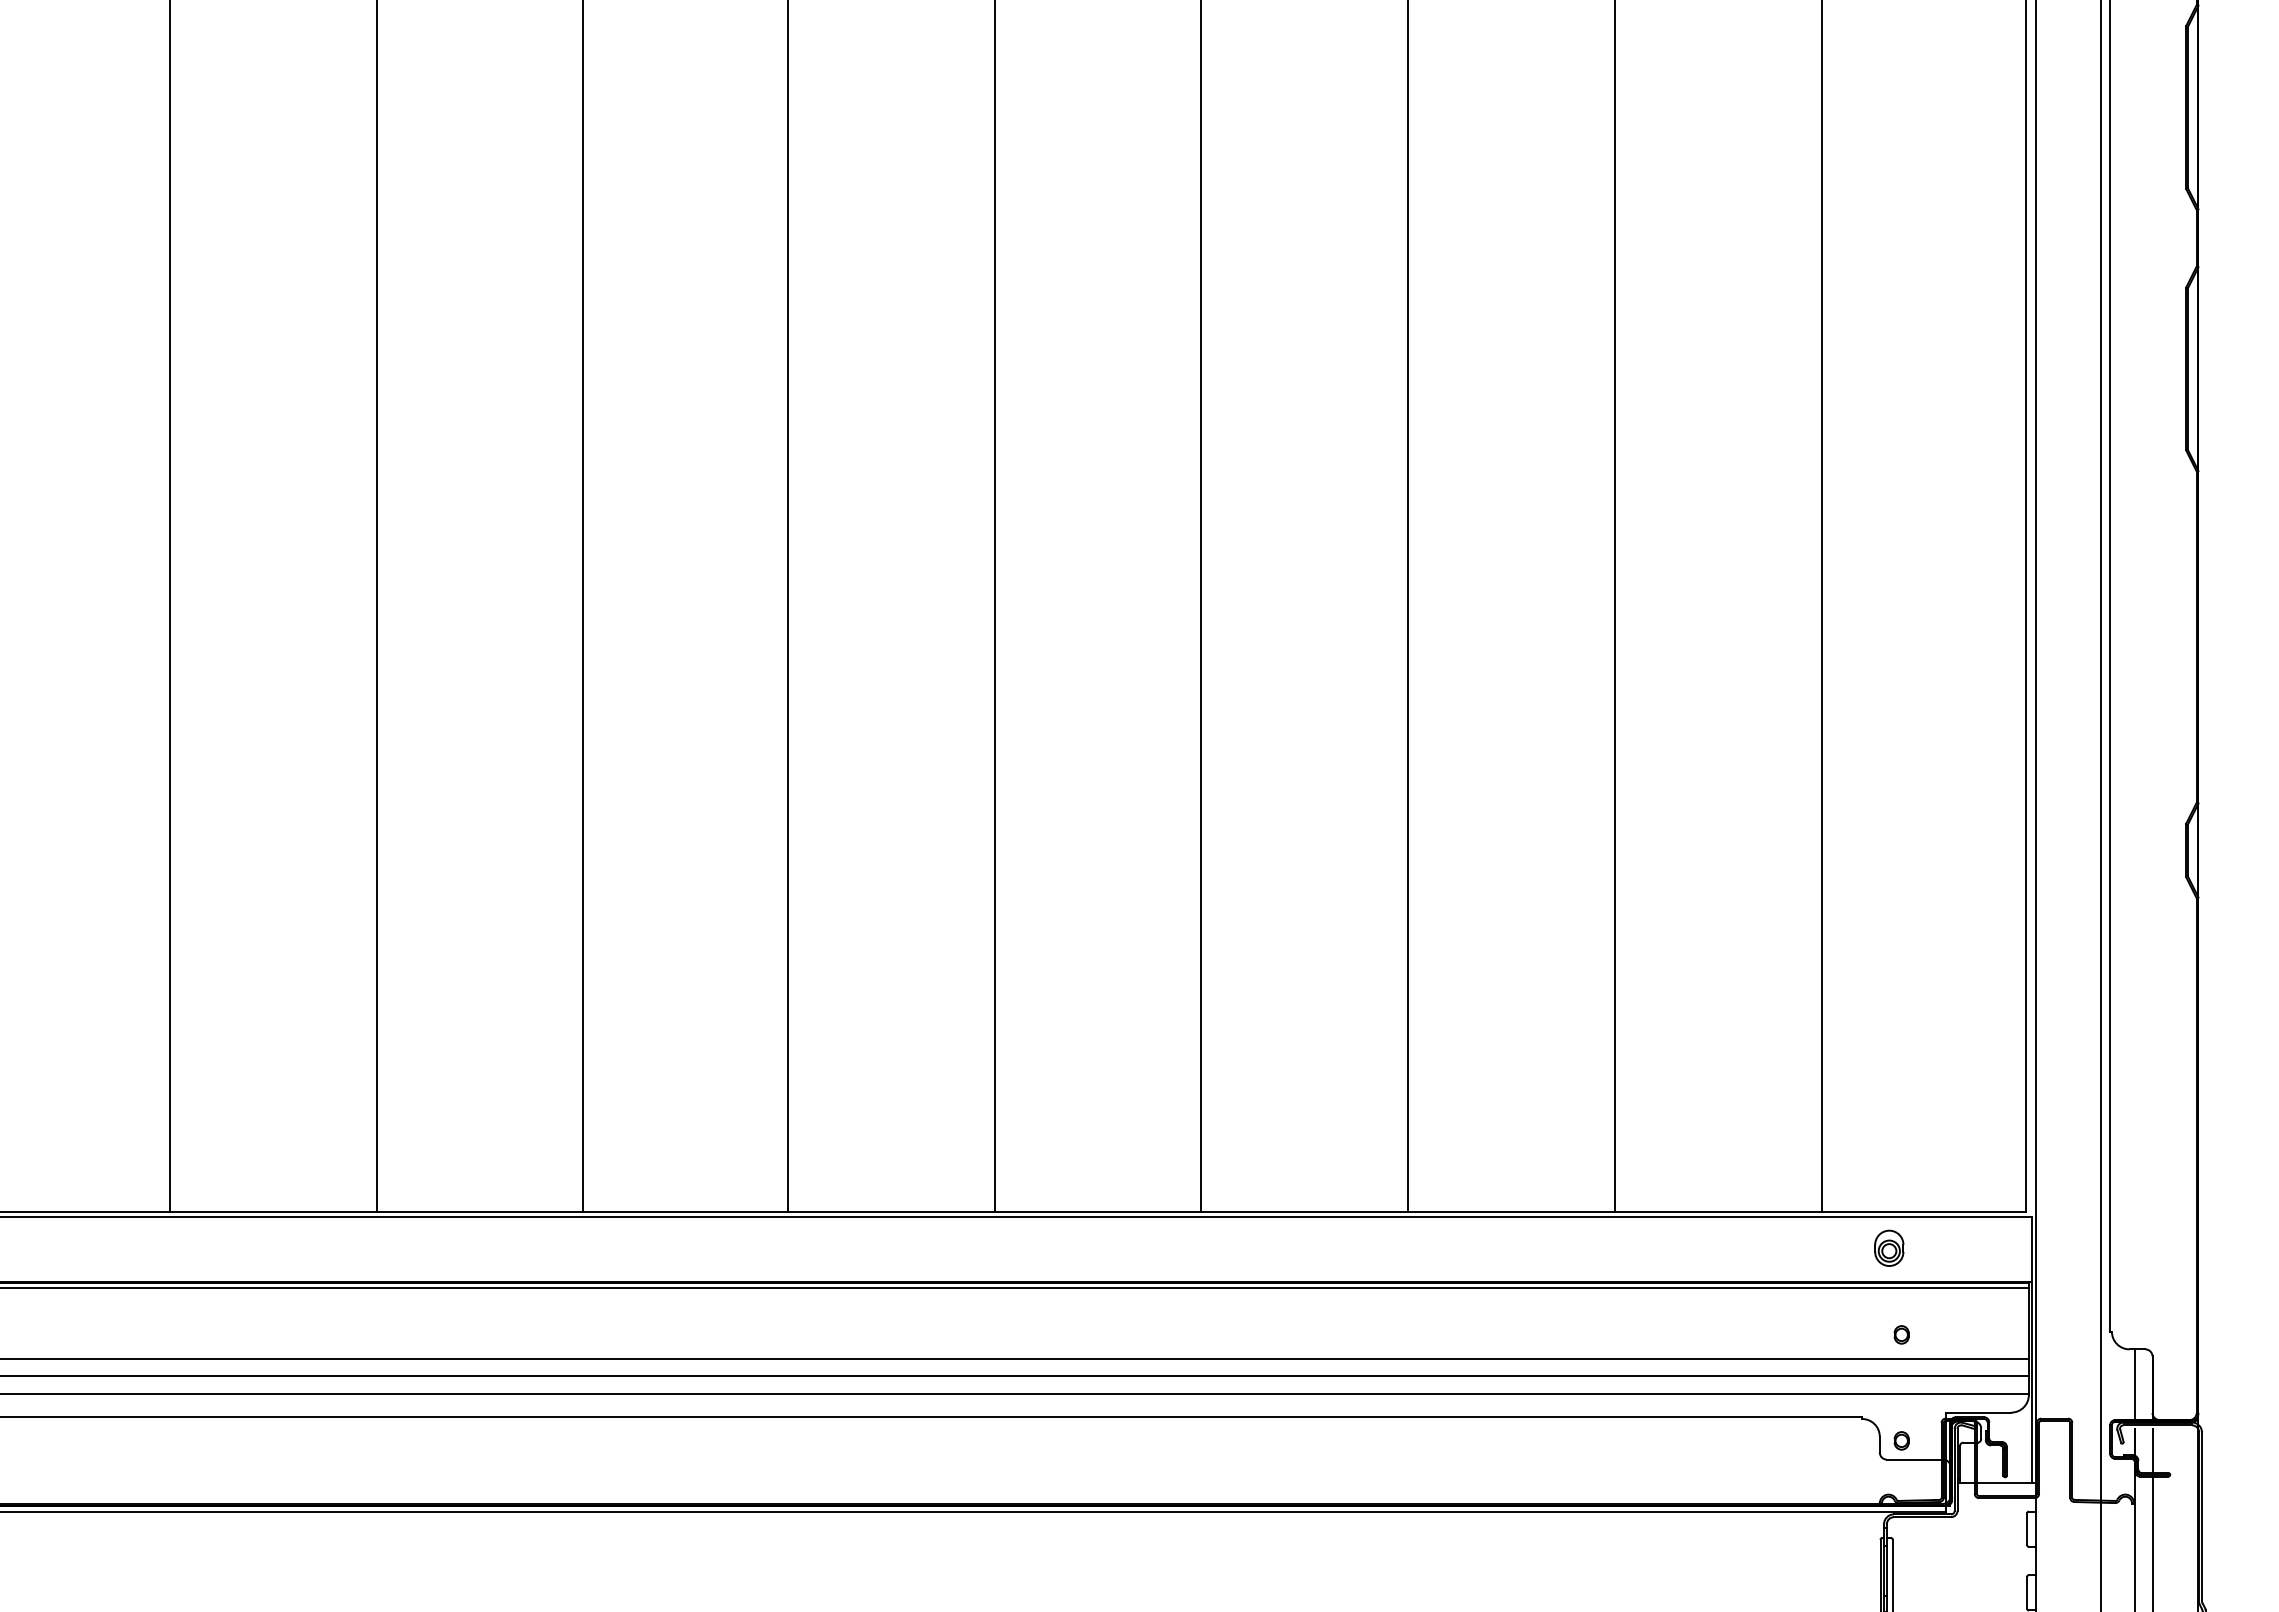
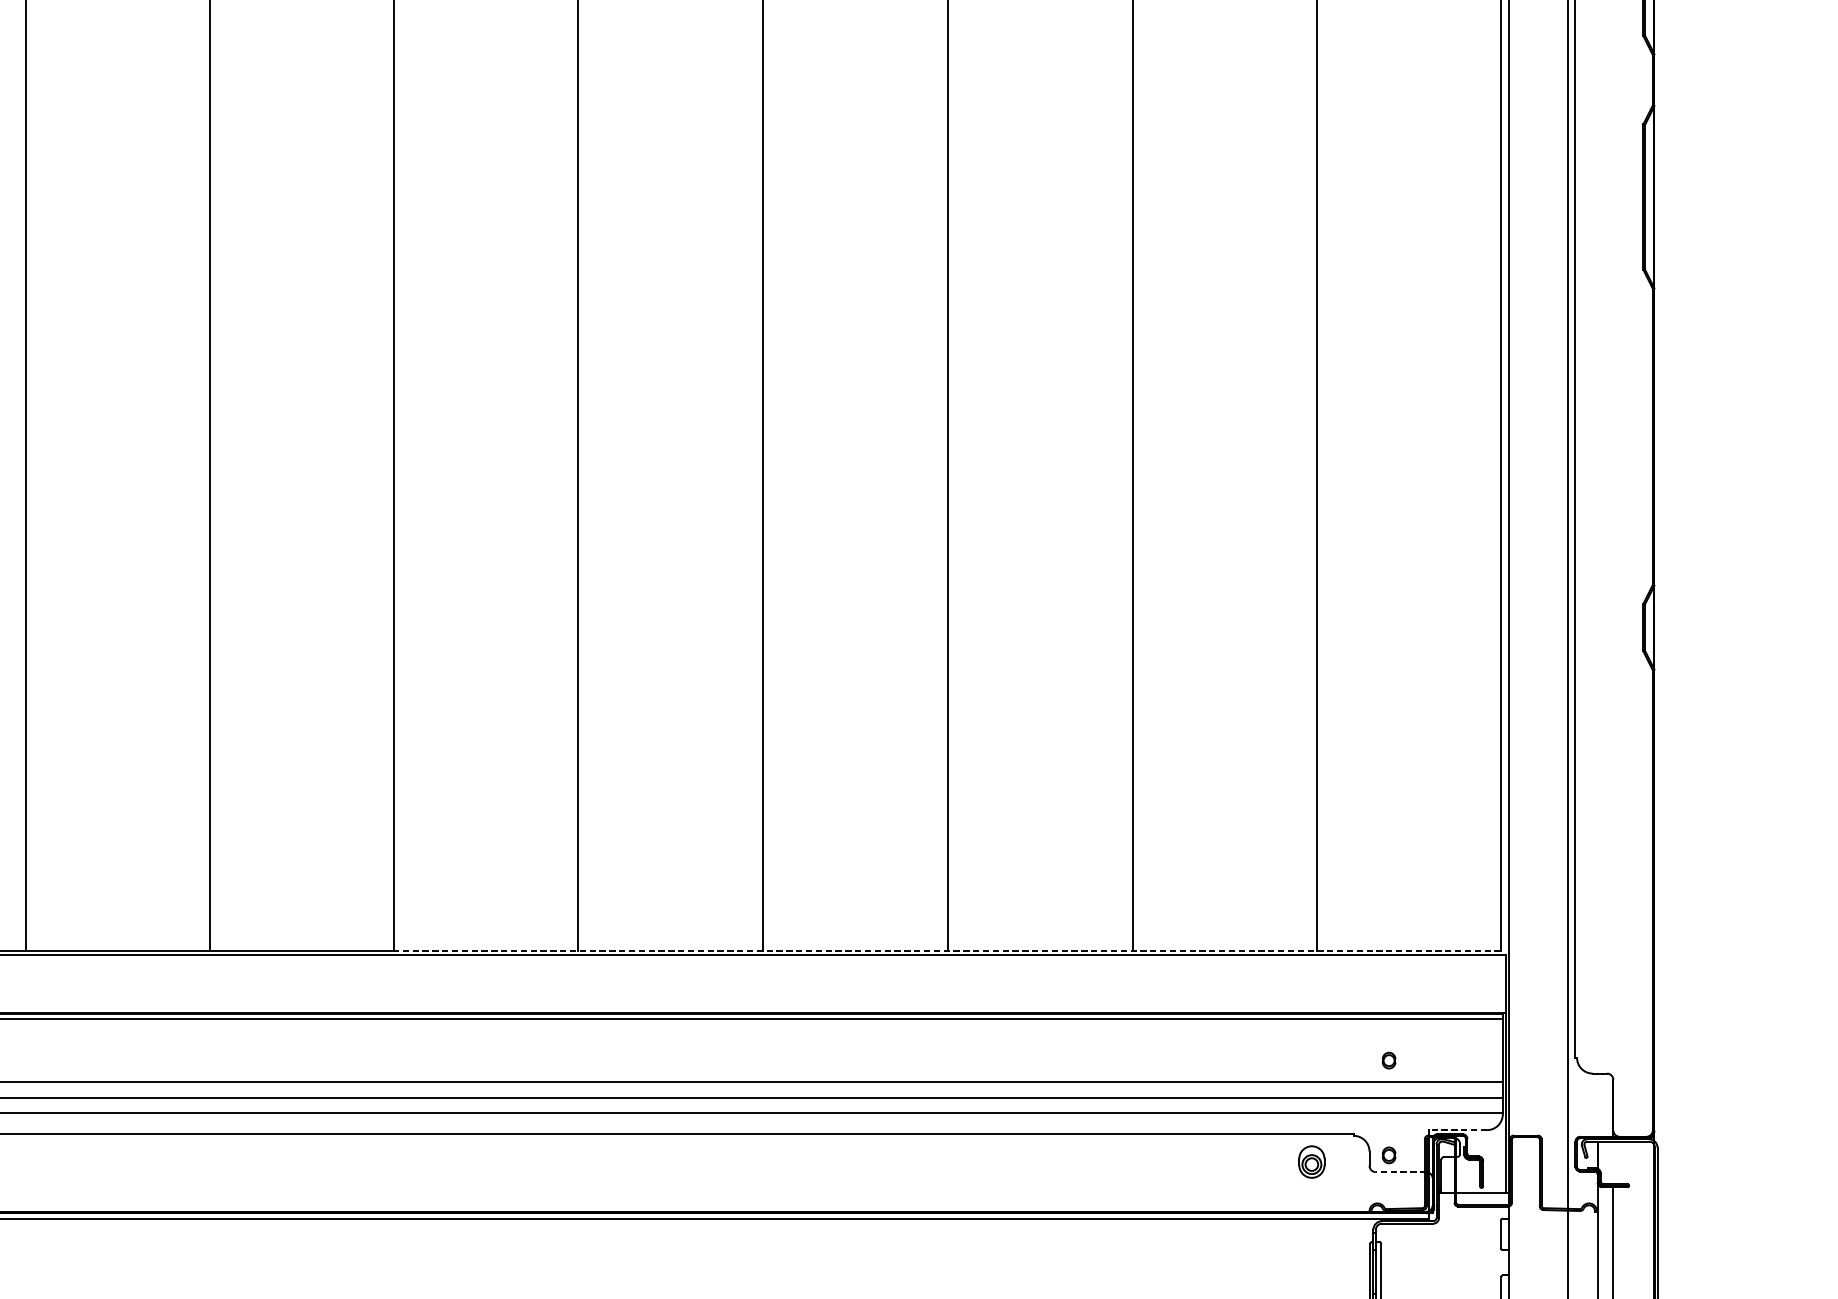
line: (1406, 1212) -> (946, 951), solid -> dashed
part: (1889, 1247) -> (1312, 1161), moved
line: (2134, 1384) -> (1597, 1105), removed
line: (1978, 1412) -> (1457, 1130), solid -> dashed
line: (2152, 1450) -> (1613, 1164), removed
line: (1914, 1459) -> (1400, 1172), solid -> dashed

